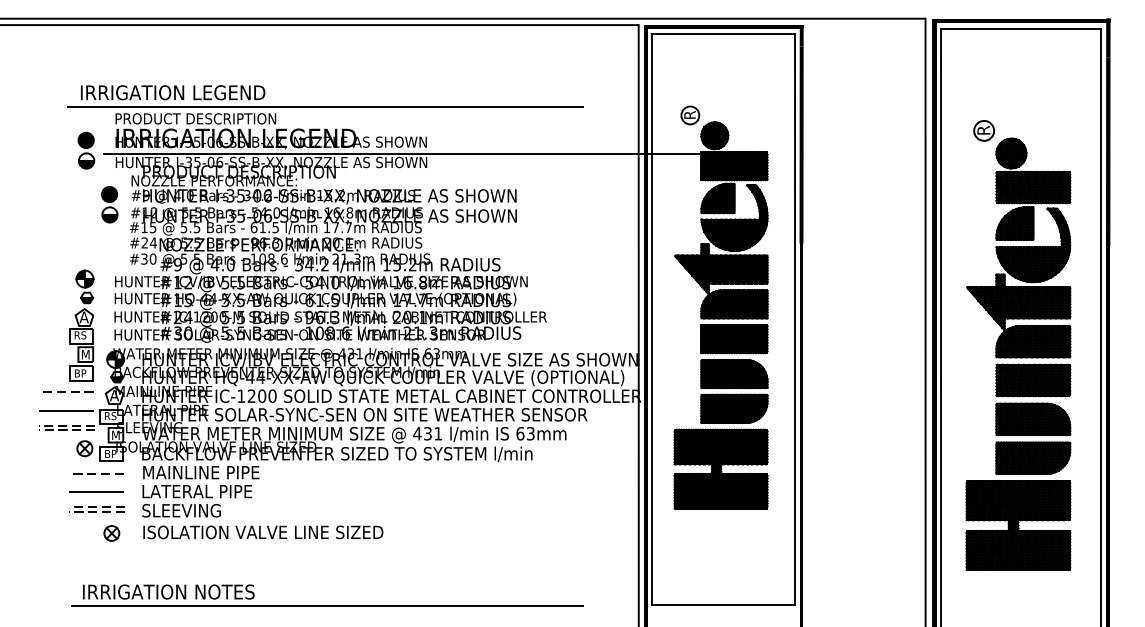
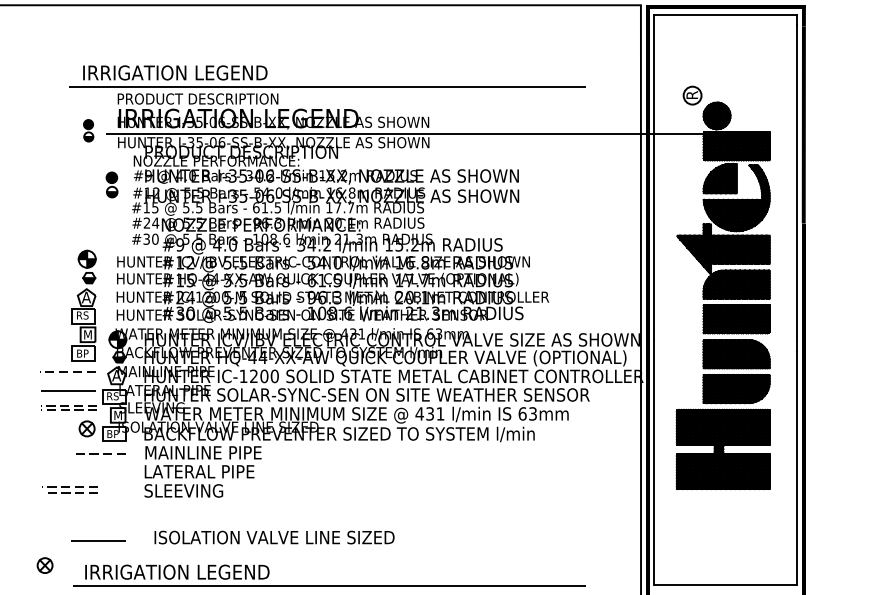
part: (86, 150) -> (88, 130), size x0.6
part: (109, 204) -> (111, 184), size x0.7
line: (96, 491) -> (98, 540), moved
part: (96, 509) -> (69, 489), moved
text: (263, 532) -> (274, 537), moved
part: (111, 533) -> (44, 565), moved
text: (232, 591) -> (234, 571), IRRIGATION NOTES -> IRRIGATION LEGEND

